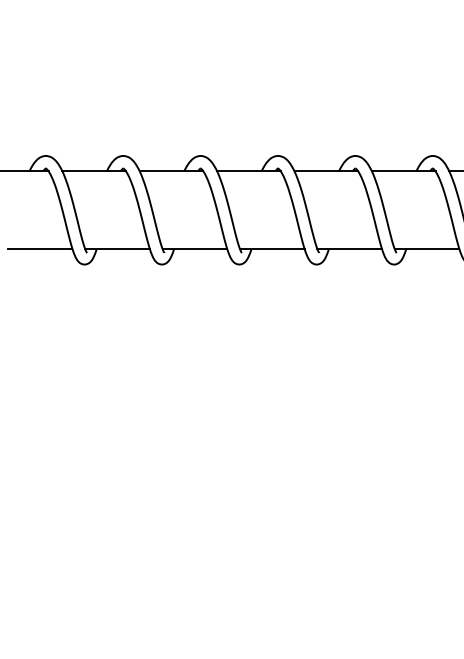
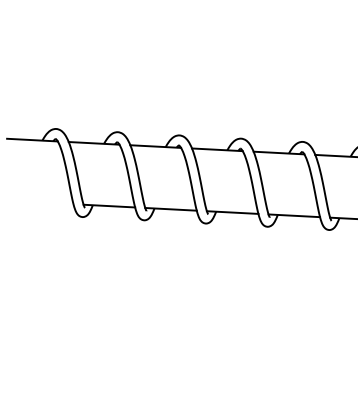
line: (39, 249) -> (47, 203), removed

